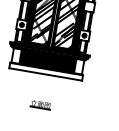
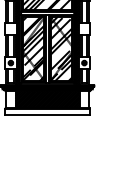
part: (40, 104) -> (47, 150), removed

